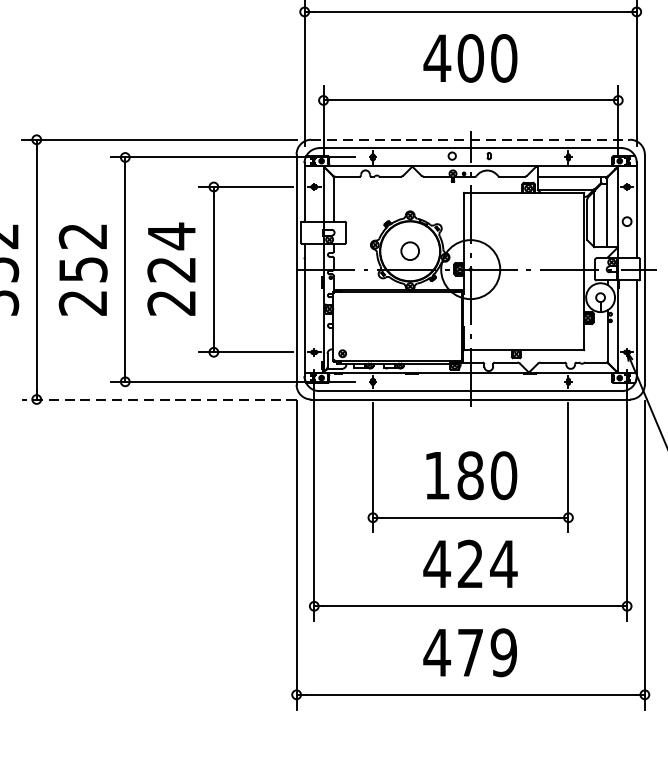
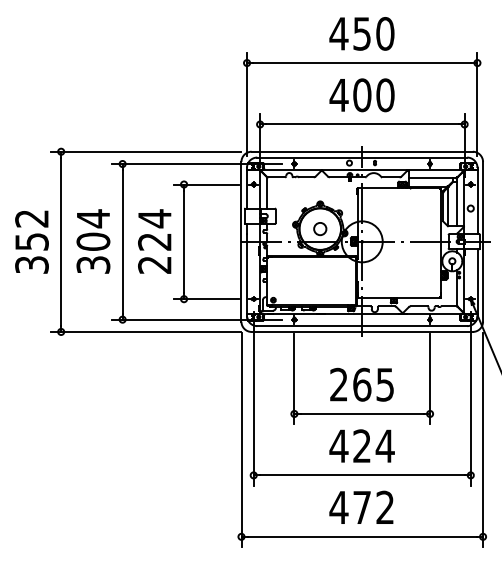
line: (471, 139) -> (362, 151), dashed -> solid
text: (83, 269) -> (93, 241), 252 -> 304
line: (158, 398) -> (145, 331), dashed -> solid
text: (471, 475) -> (362, 384), 180 -> 265
text: (504, 652) -> (385, 507), 479 -> 472

